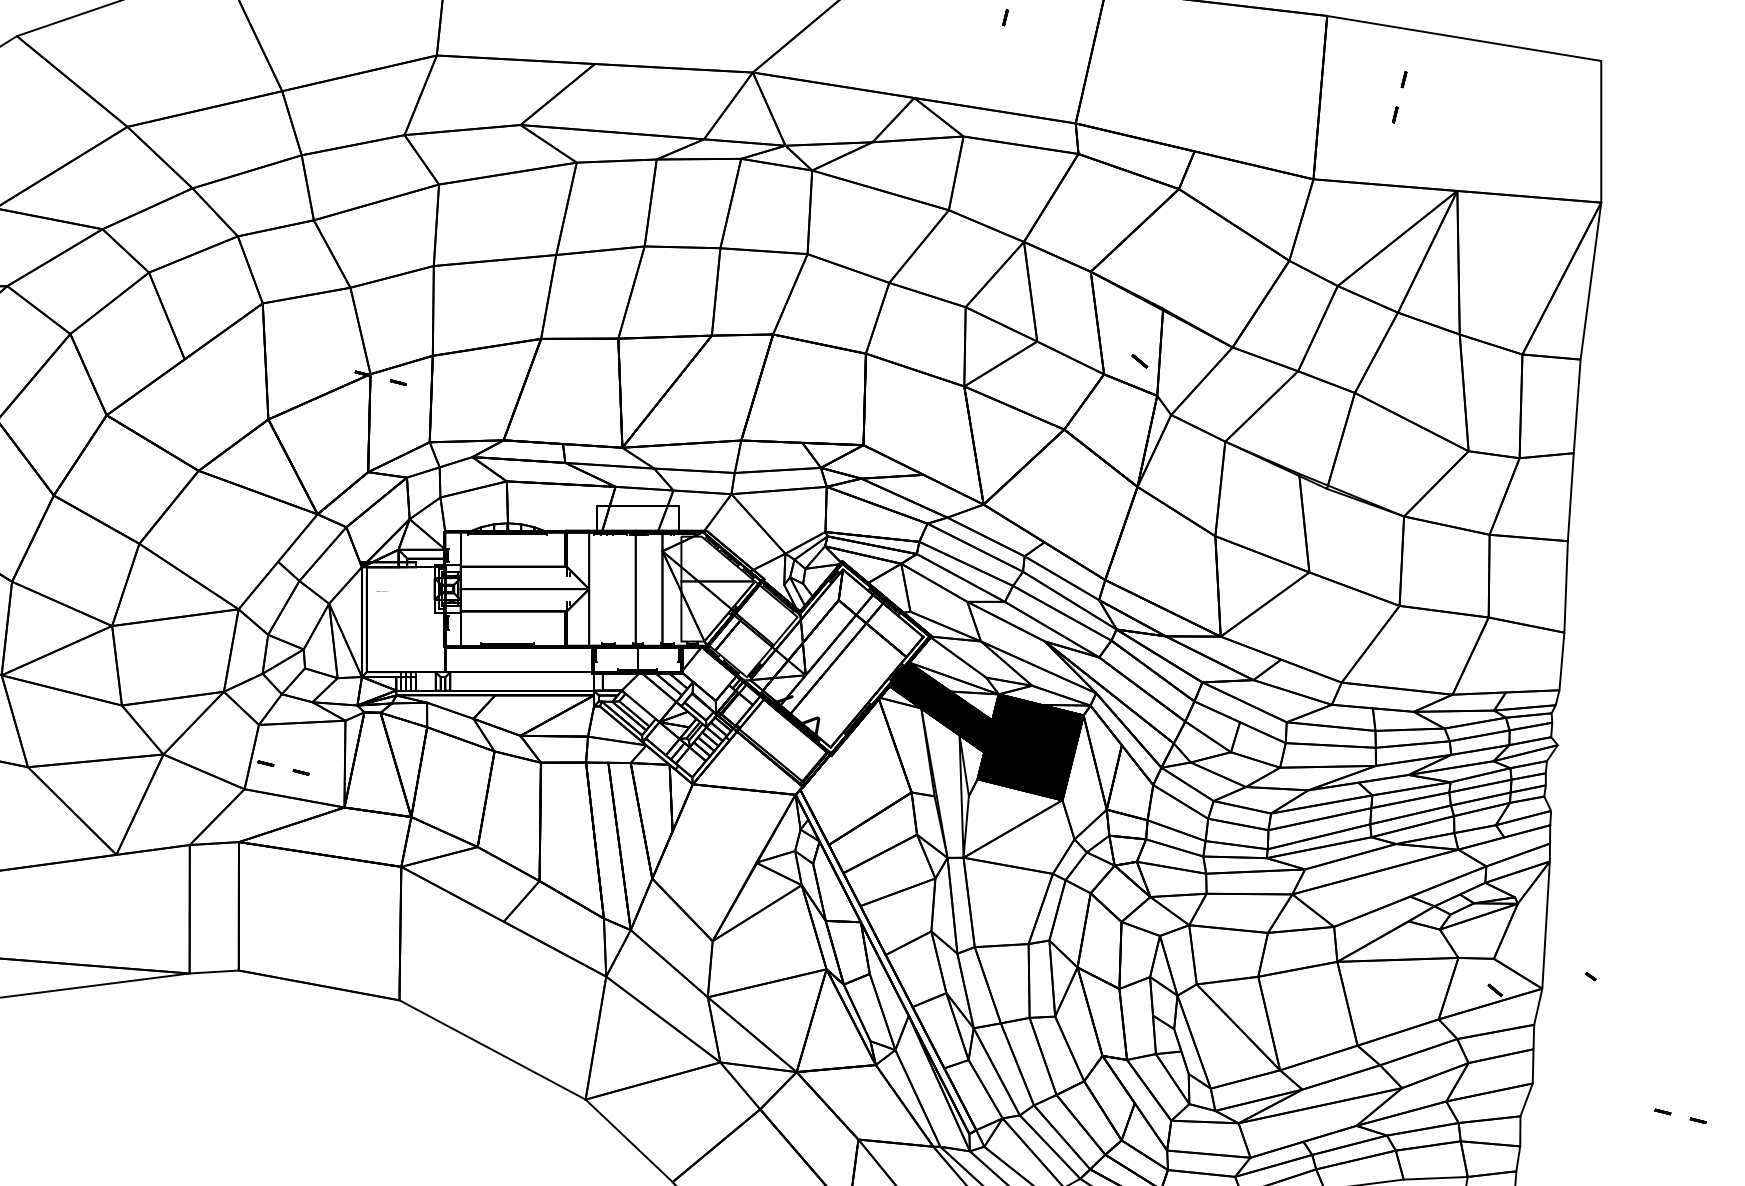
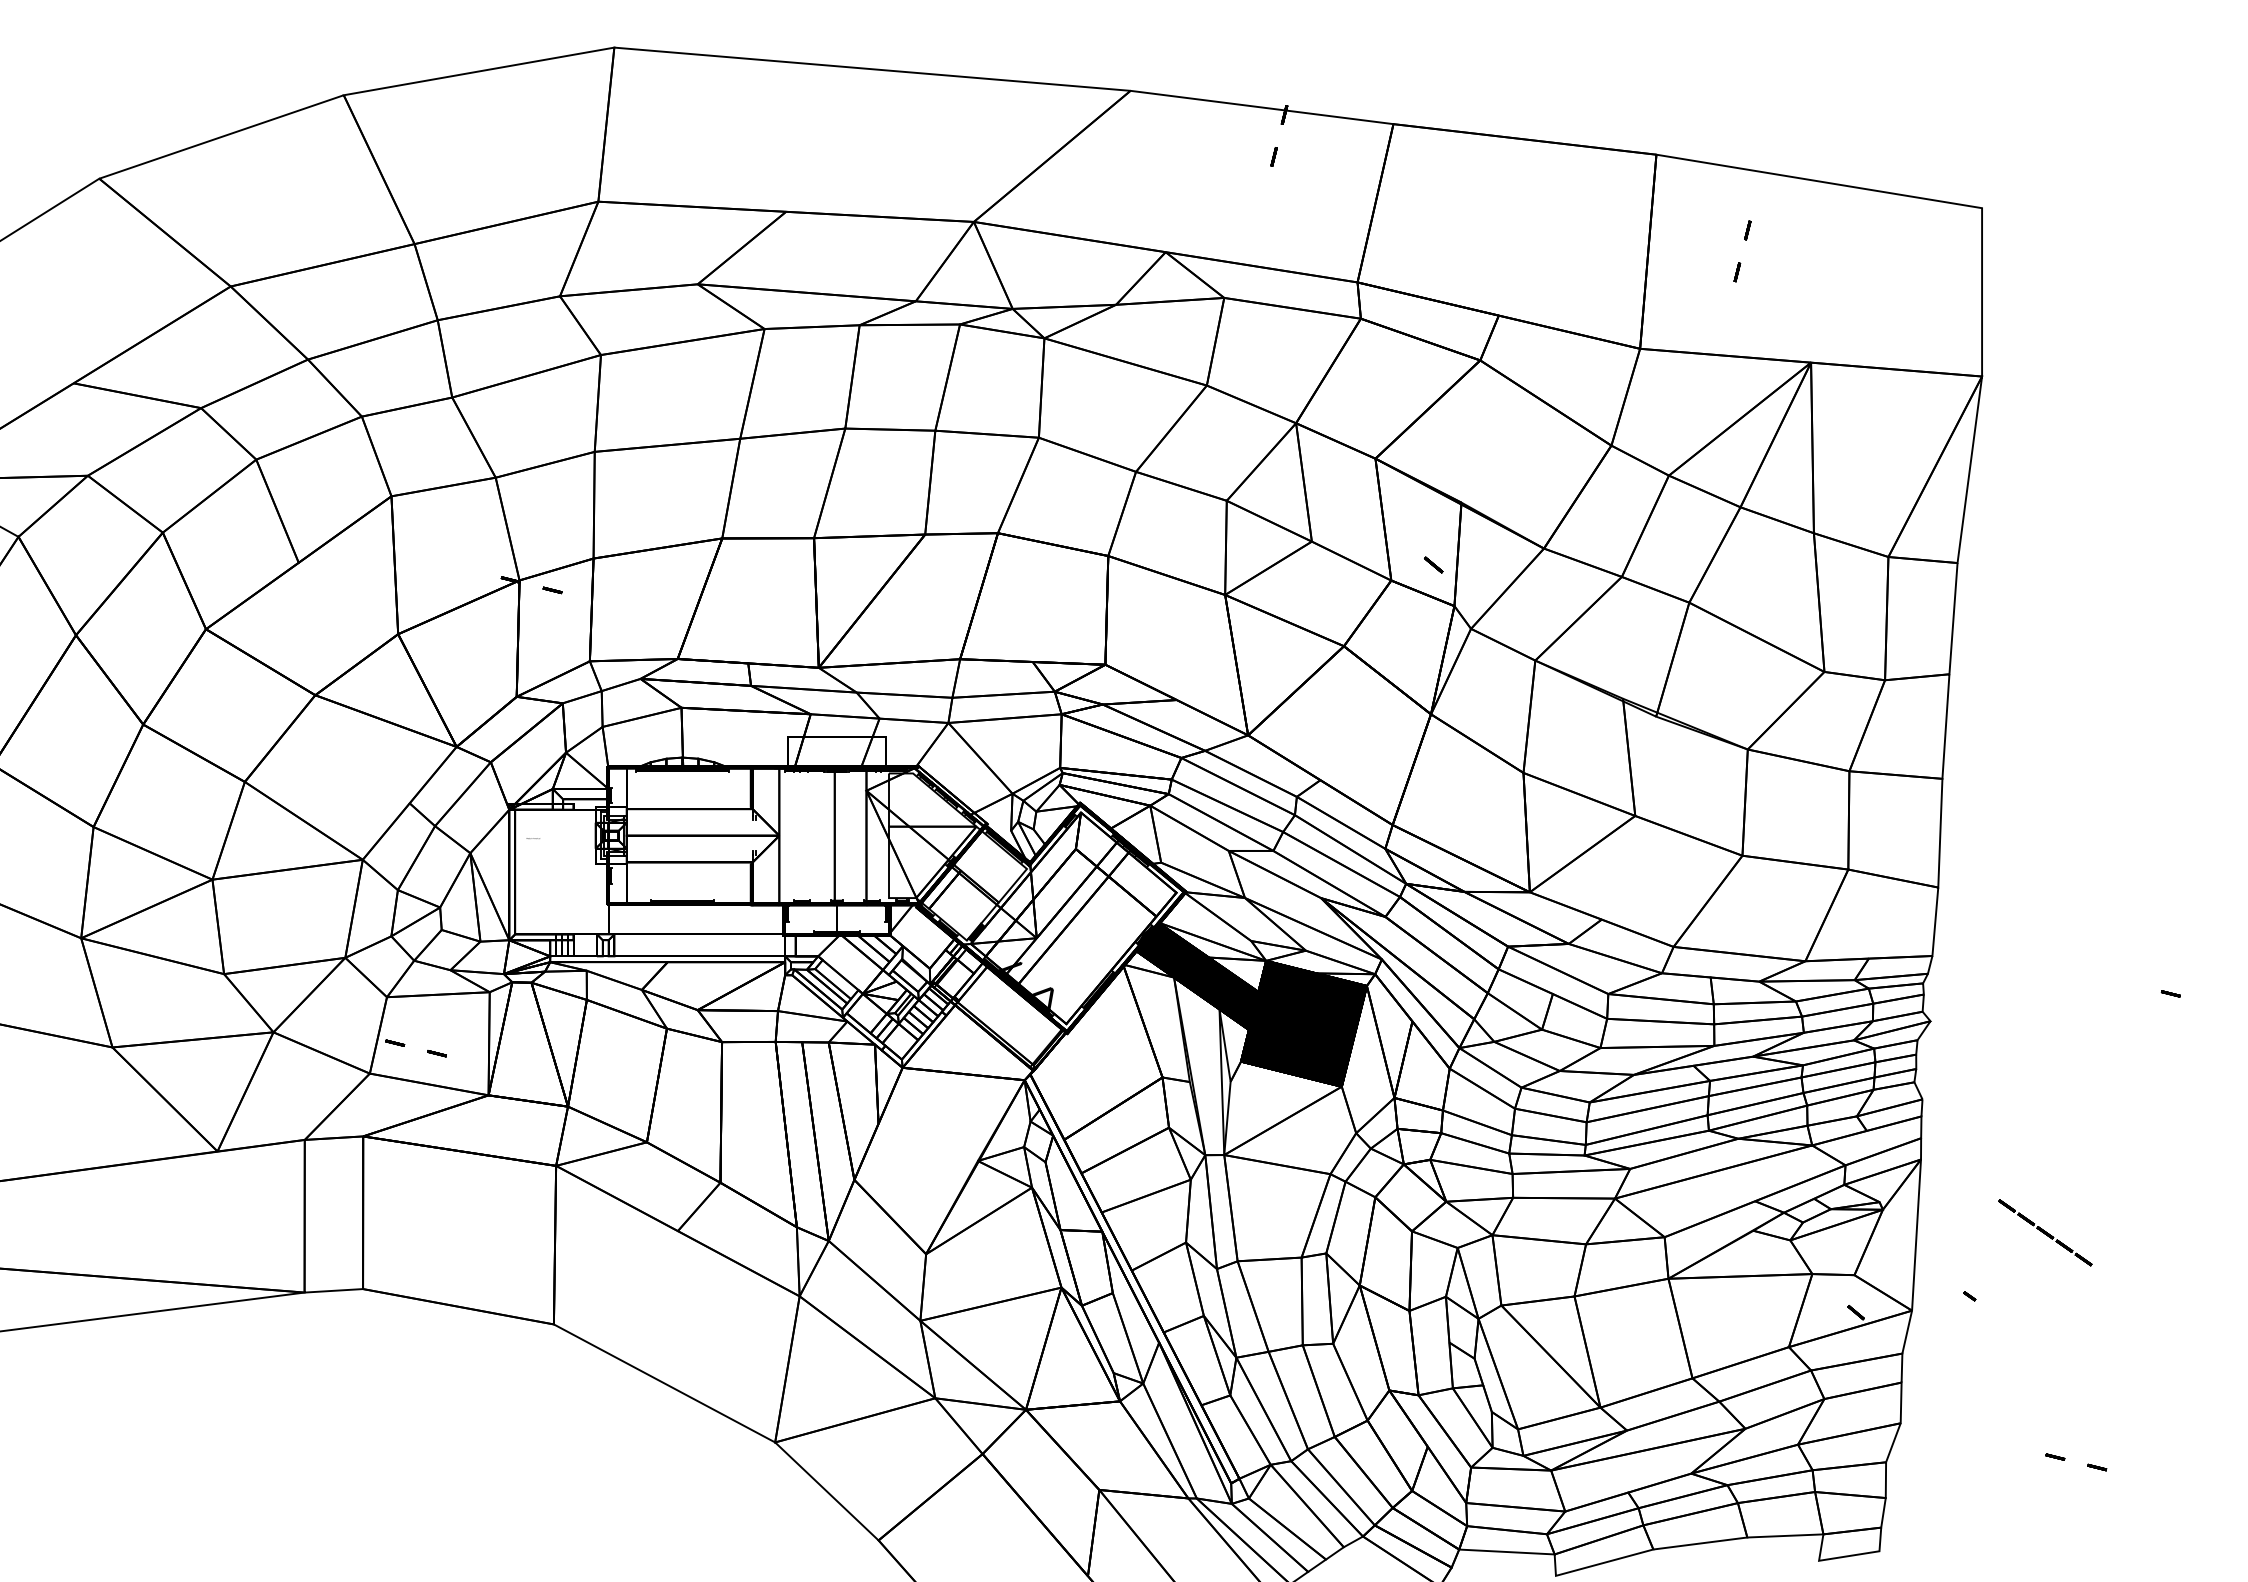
line: (1654, 922) -> (2045, 1232), added

